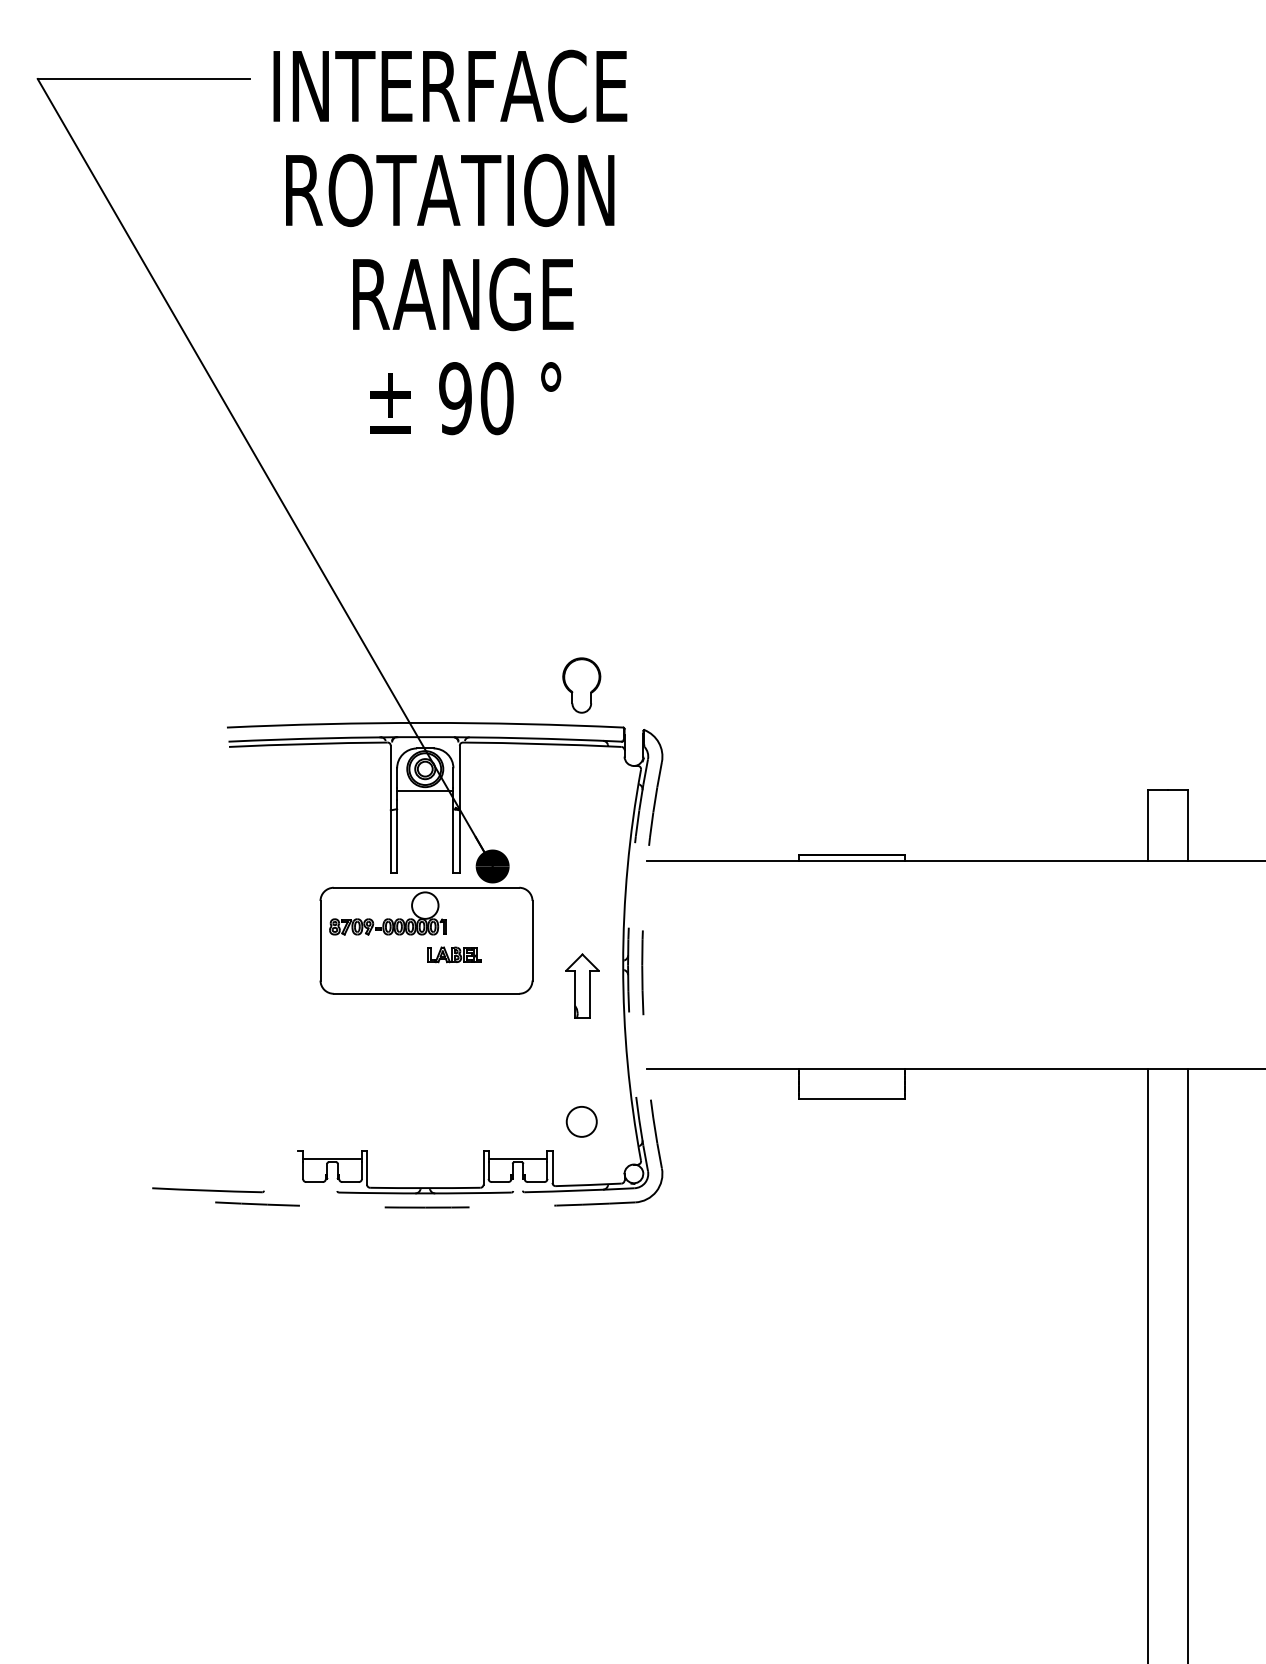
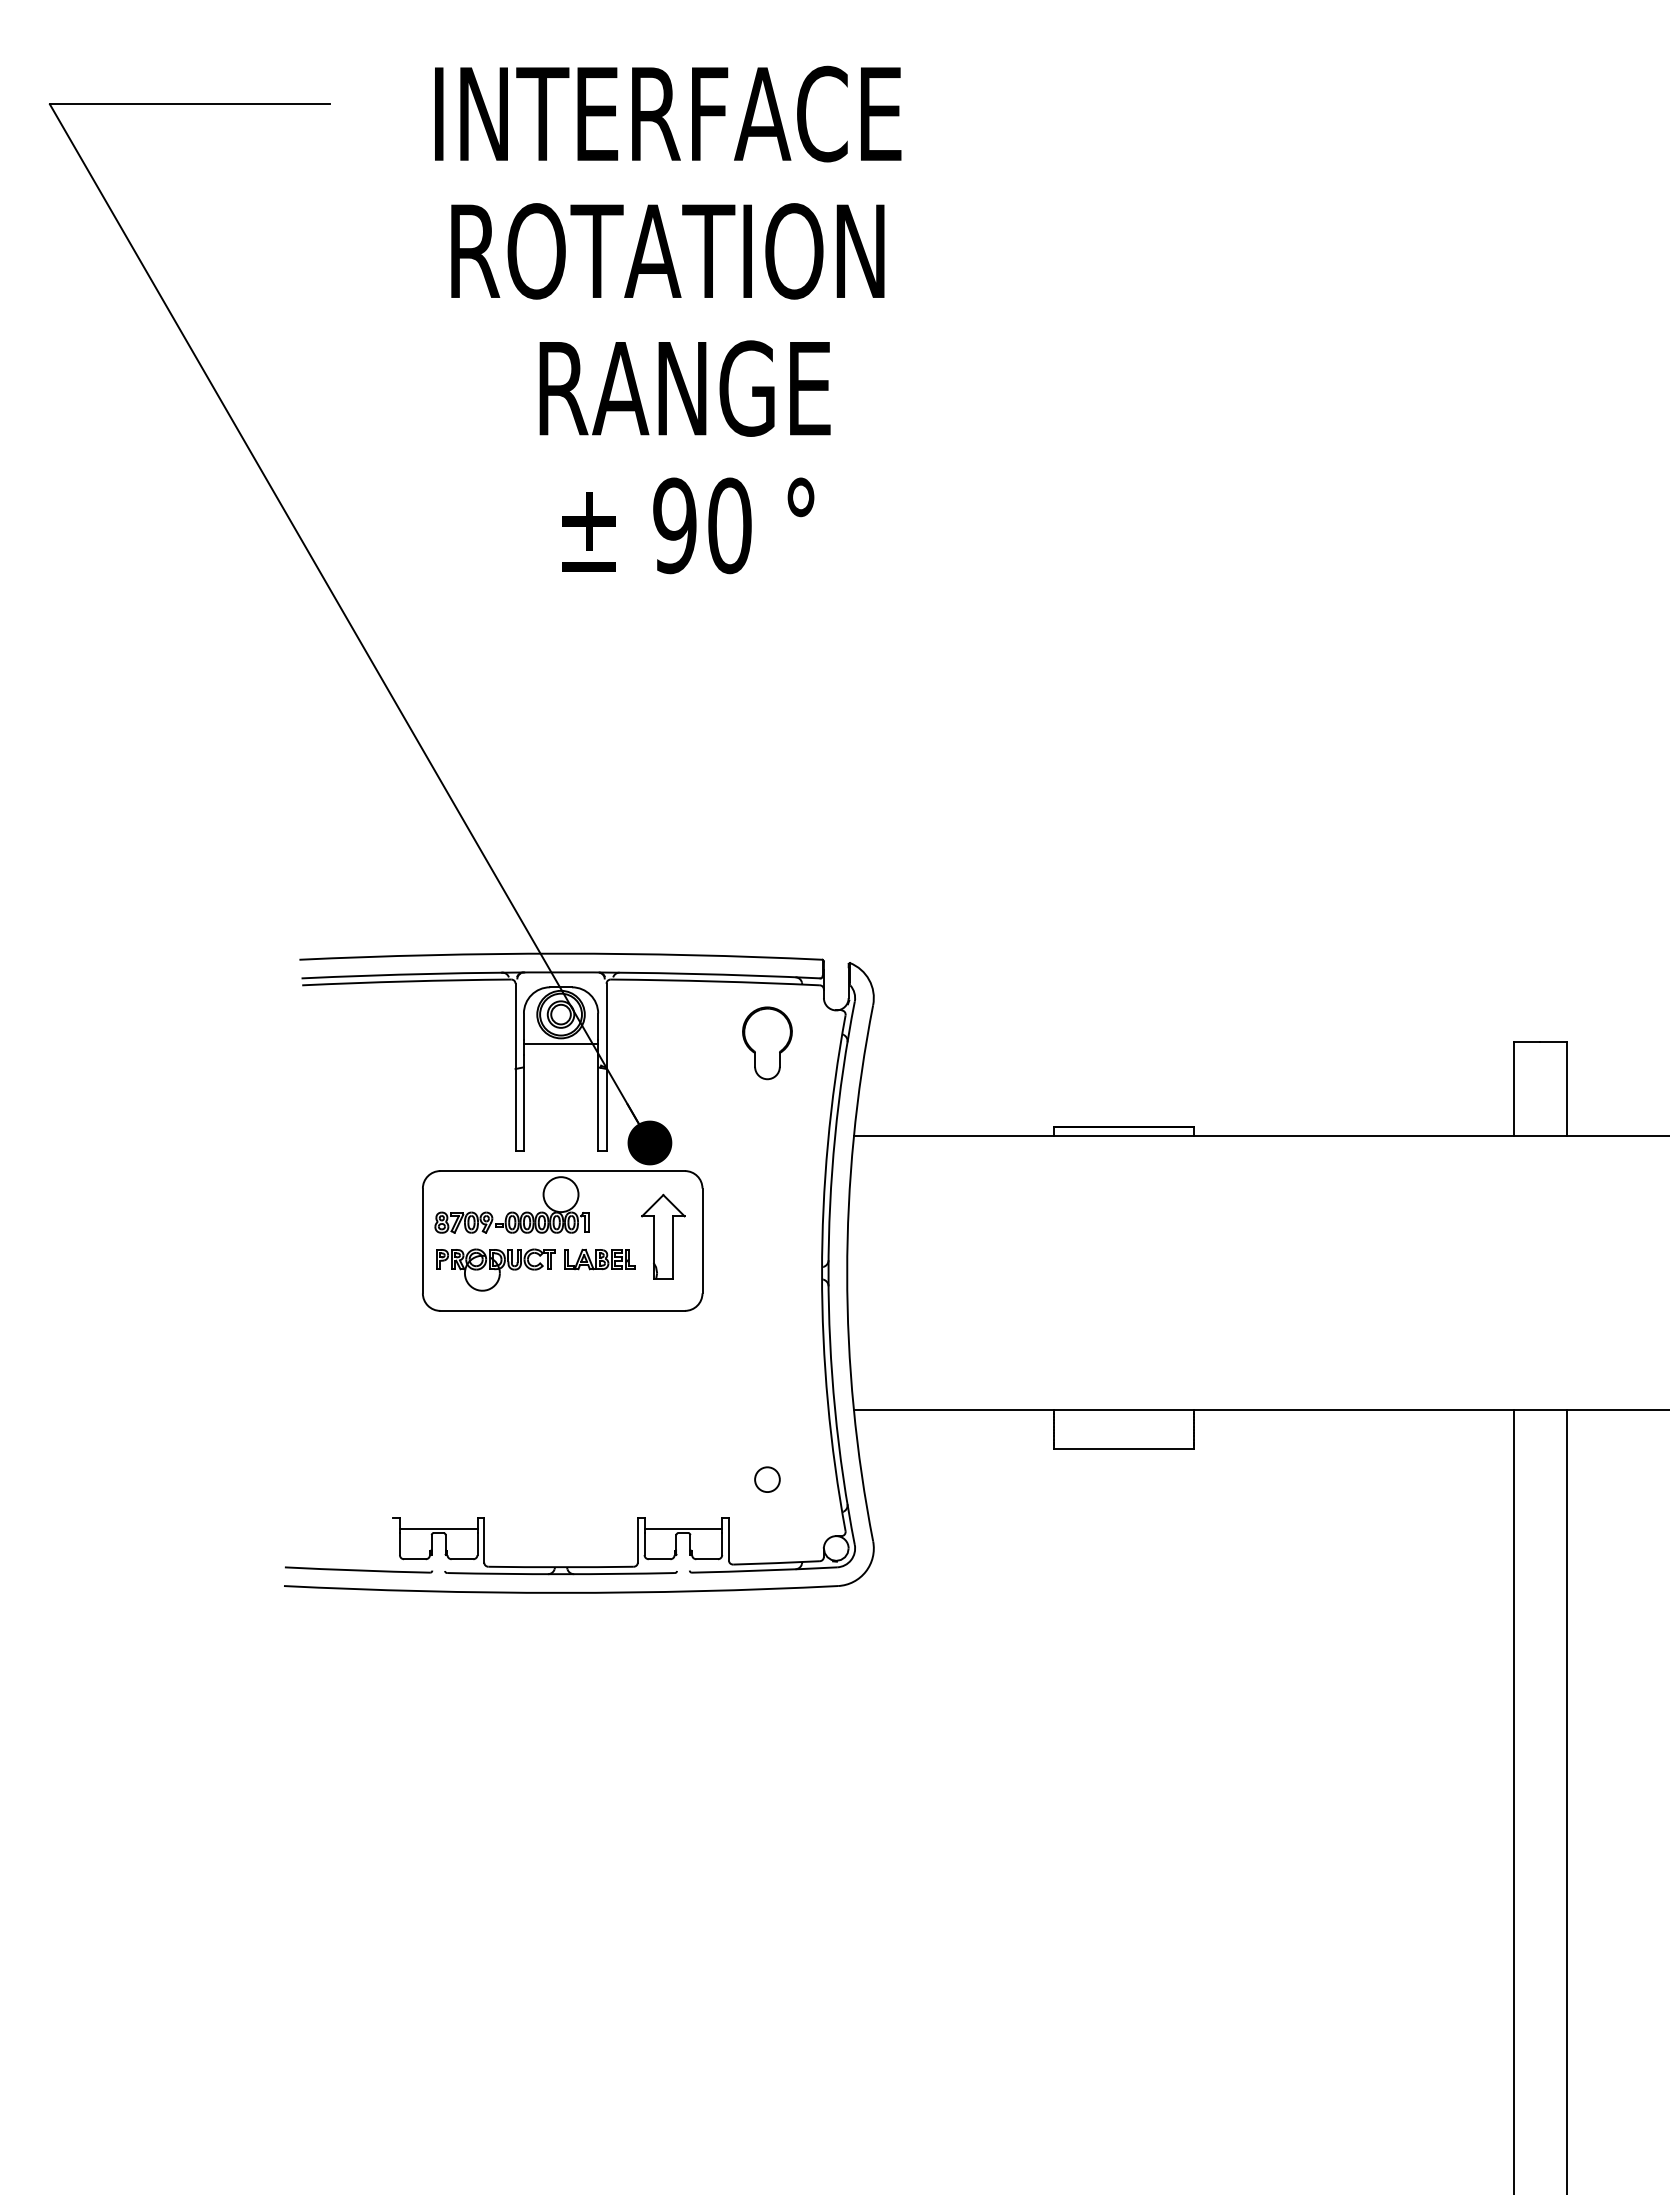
text: (450, 242) -> (668, 319), moved
part: (581, 685) -> (767, 1043), moved
part: (375, 962) -> (495, 1269), added
arc: (628, 965) -> (828, 1273), dashed -> solid
arc: (642, 965) -> (847, 1273), dashed -> solid
part: (582, 985) -> (663, 1236), moved
circle: (581, 1121) -> (767, 1479), size x0.62
part: (208, 1189) -> (359, 1569), moved
arc: (425, 1207) -> (561, 1592), dashed -> solid

